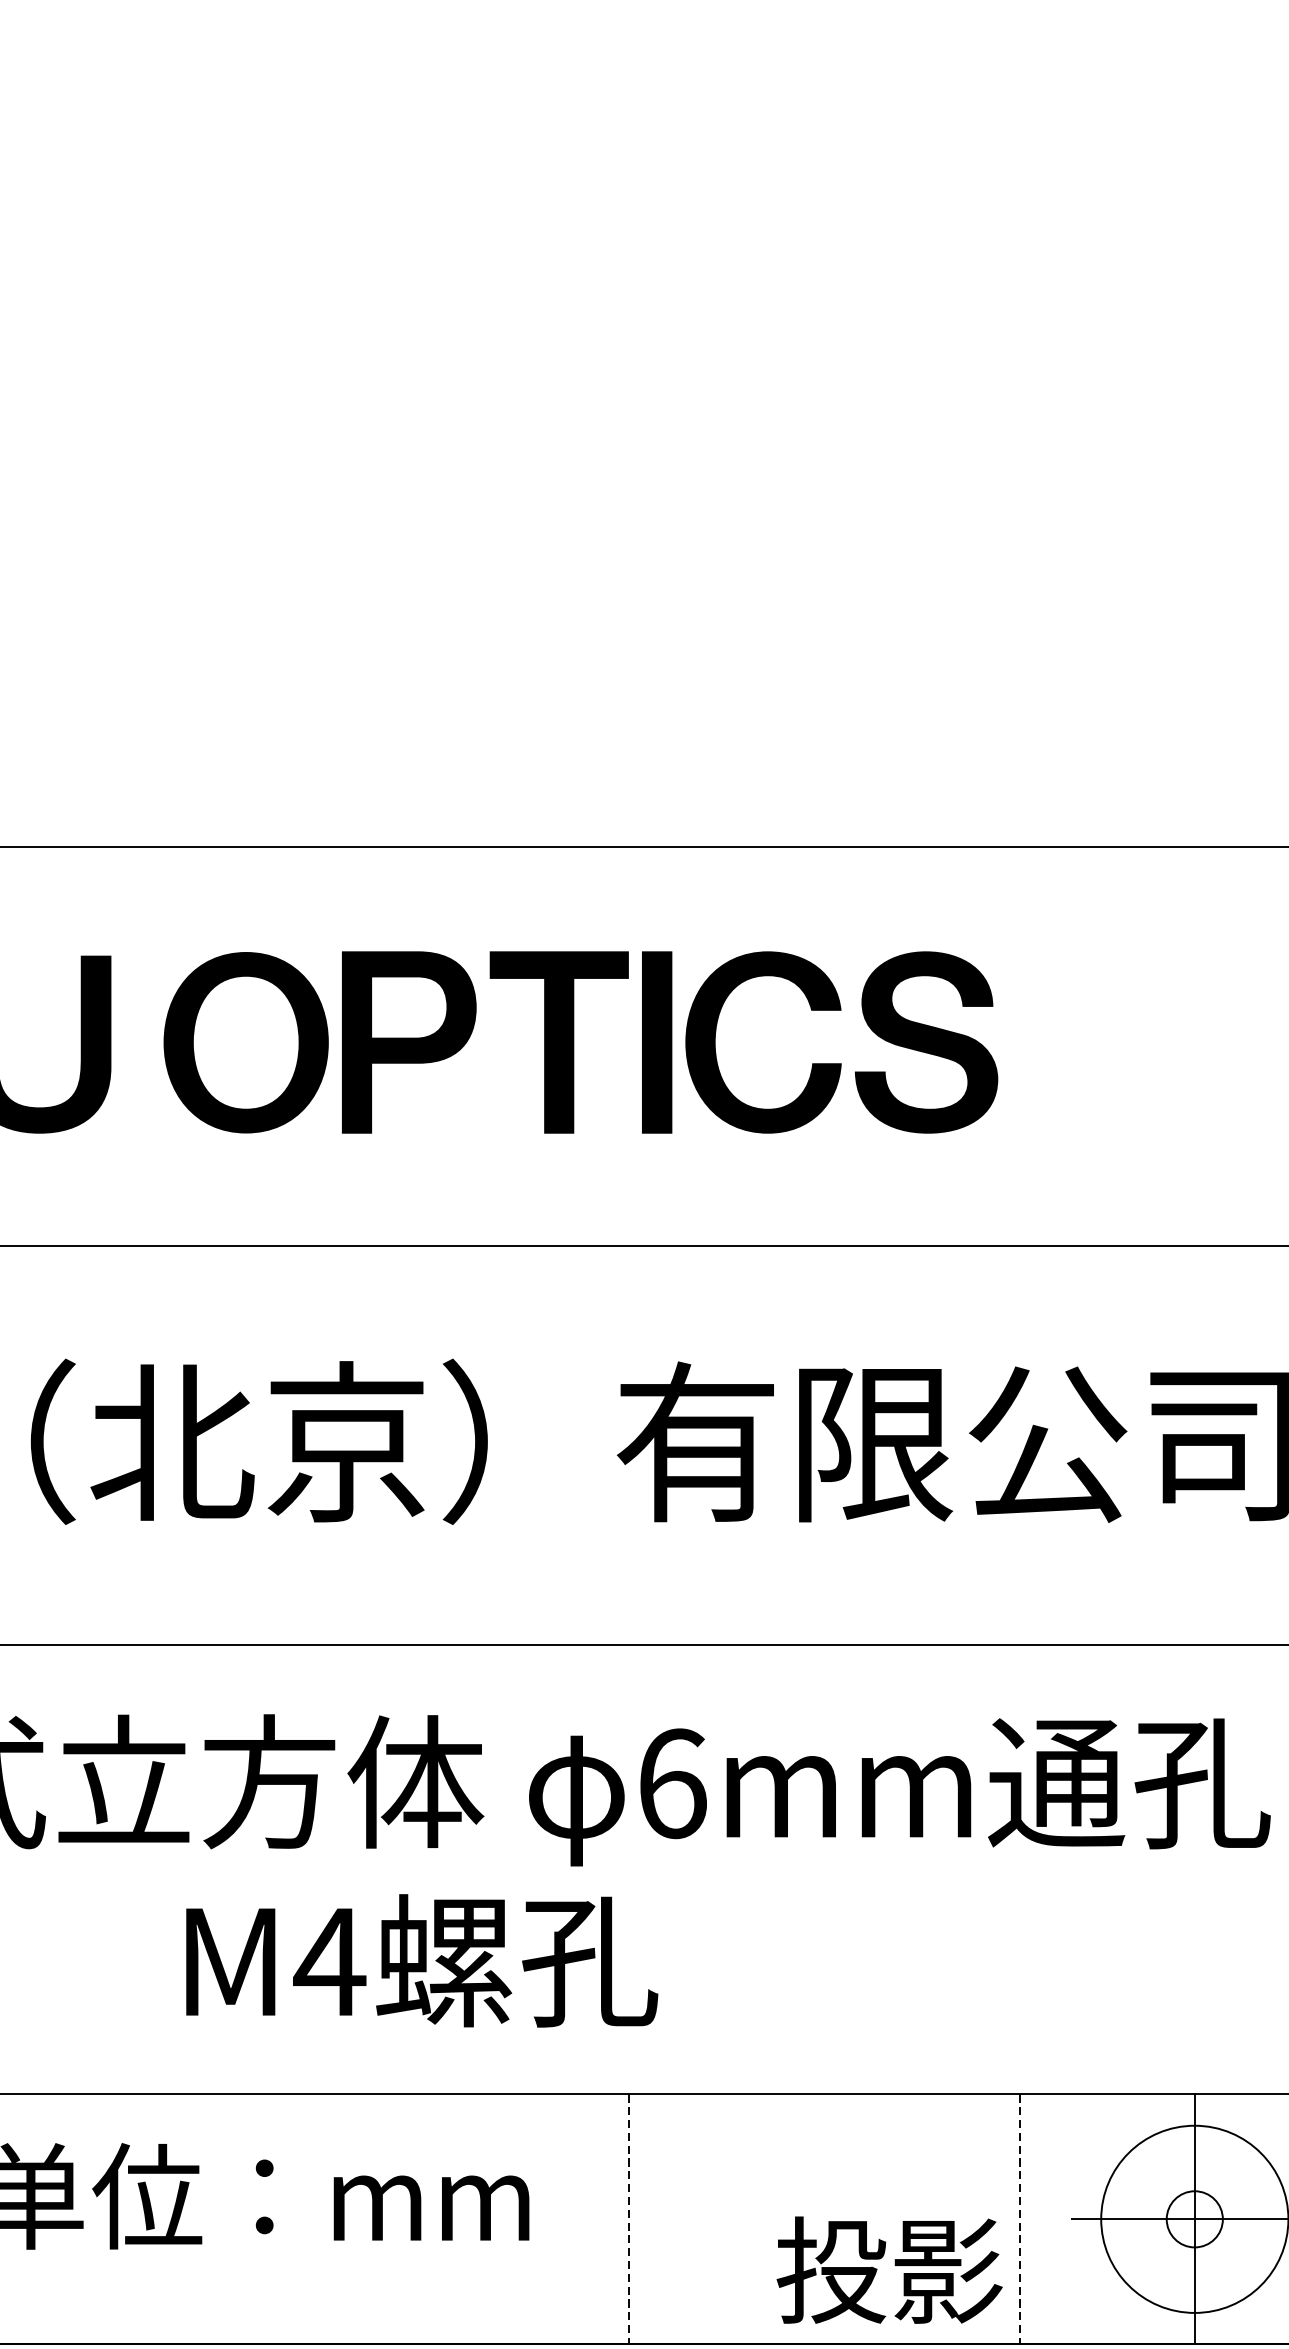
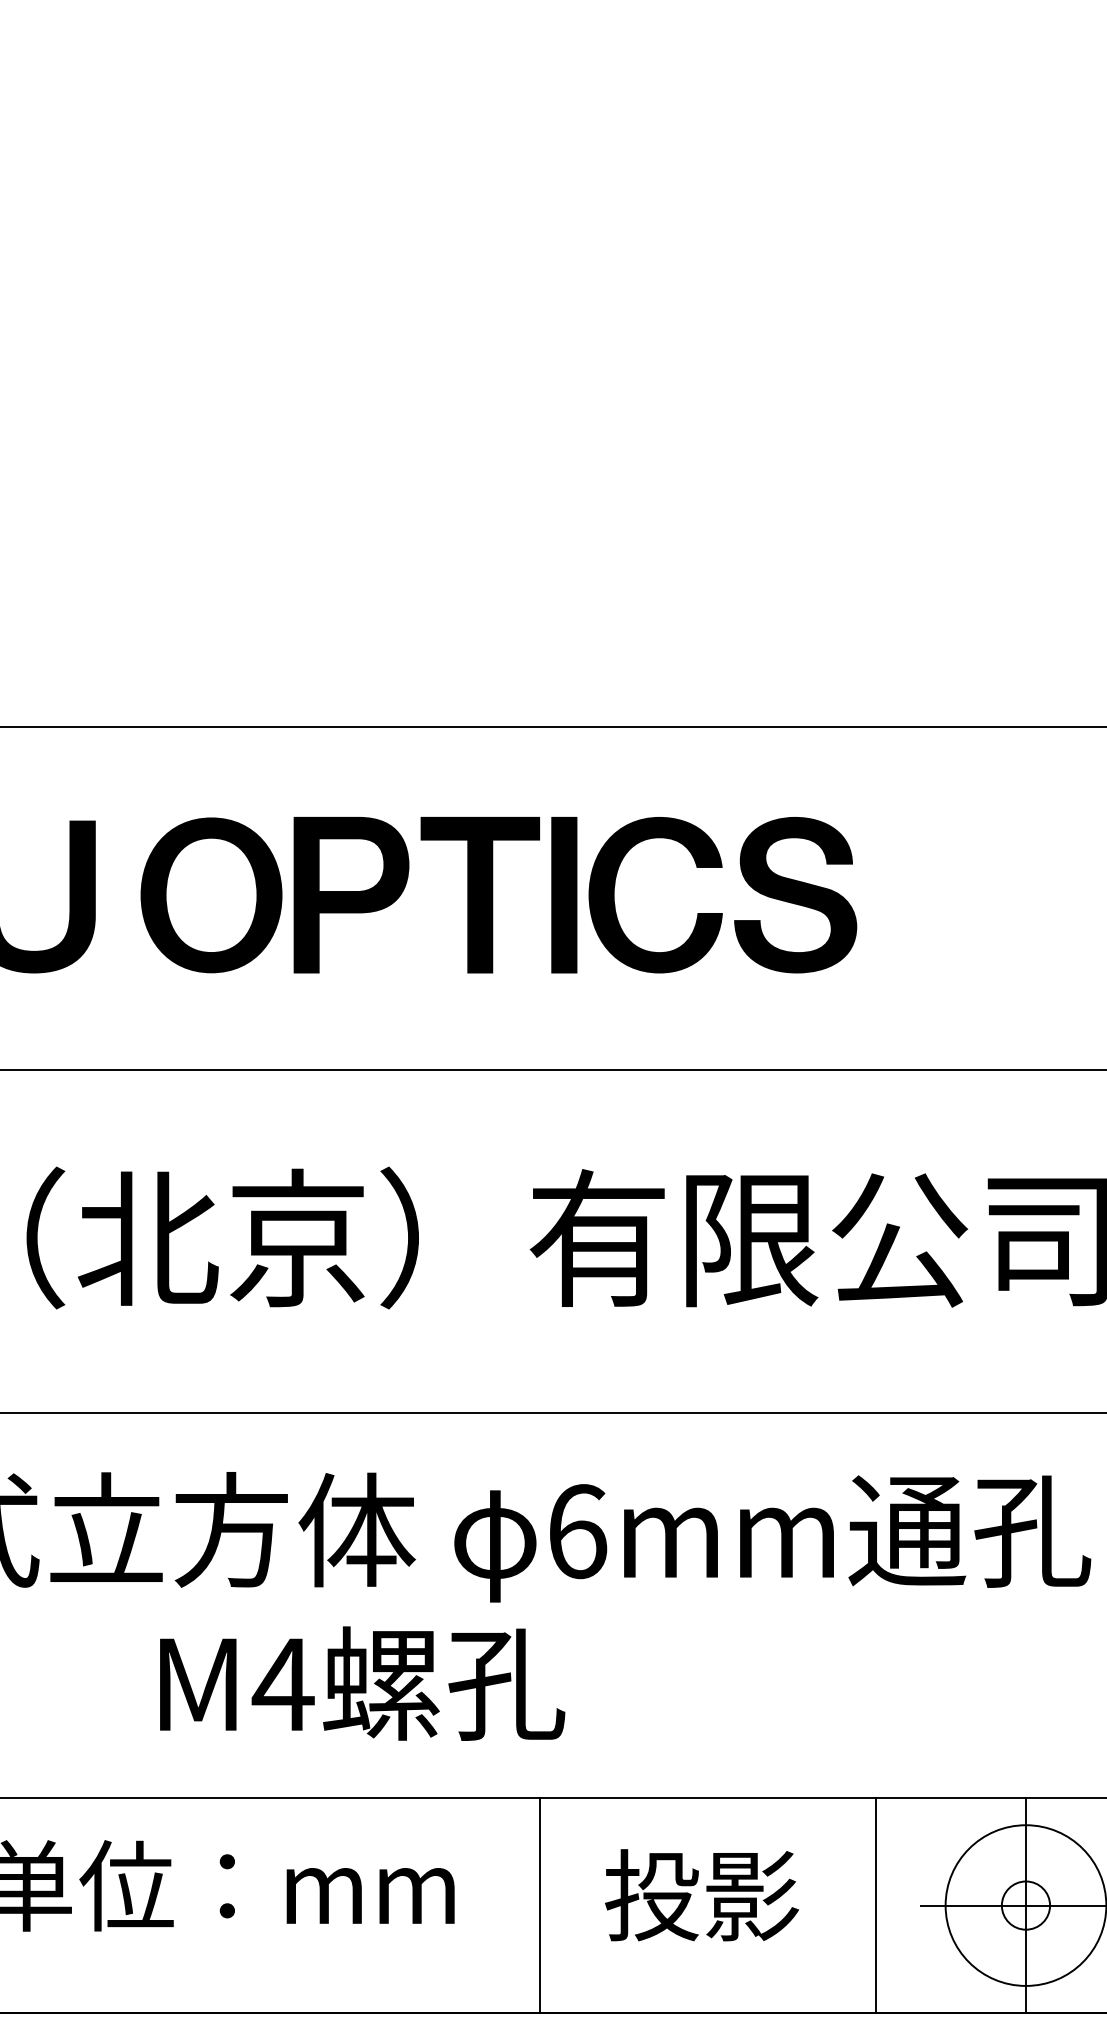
line: (628, 2220) -> (539, 1906), dashed -> solid
line: (1019, 2220) -> (875, 1906), dashed -> solid
text: (889, 2270) -> (701, 1895), moved

